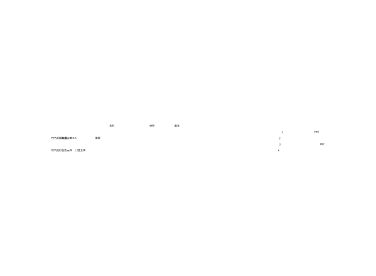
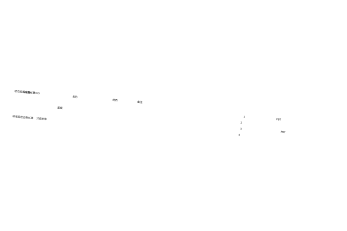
text: (63, 138) -> (26, 92), moved

